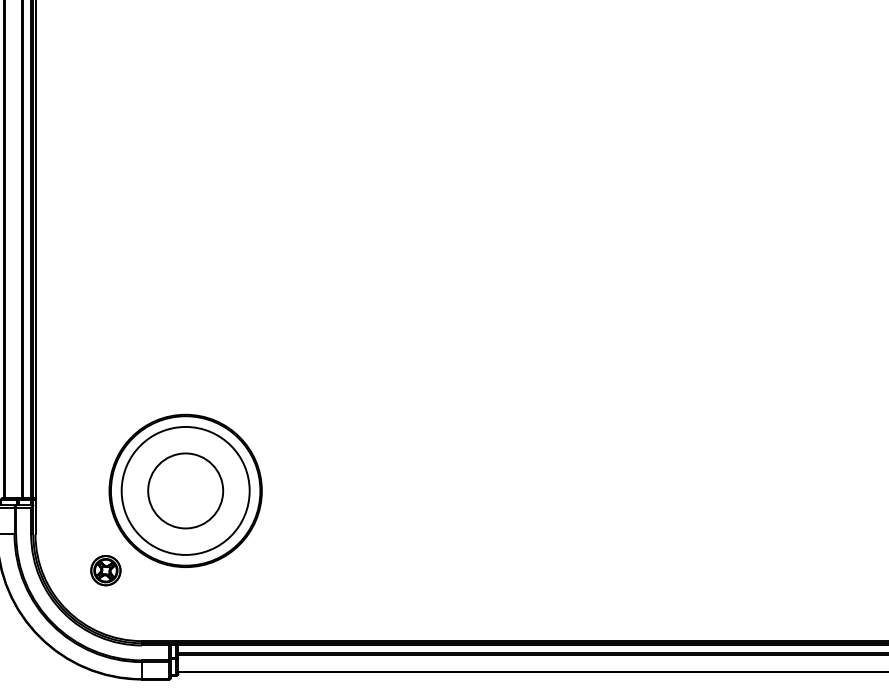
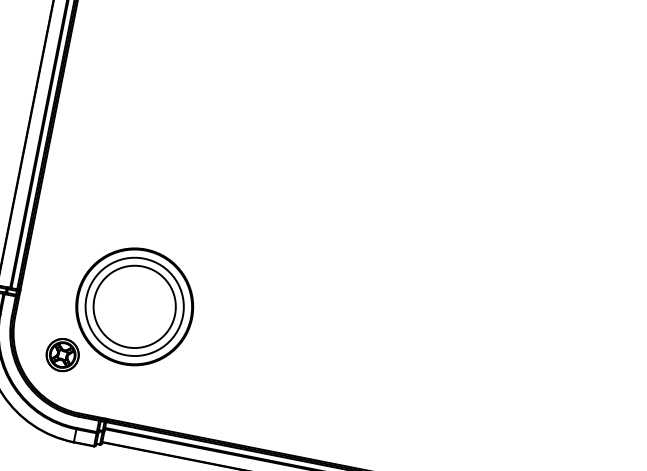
circle: (185, 490) -> (134, 306), size x1.43
part: (105, 570) -> (62, 354), size x1.43

